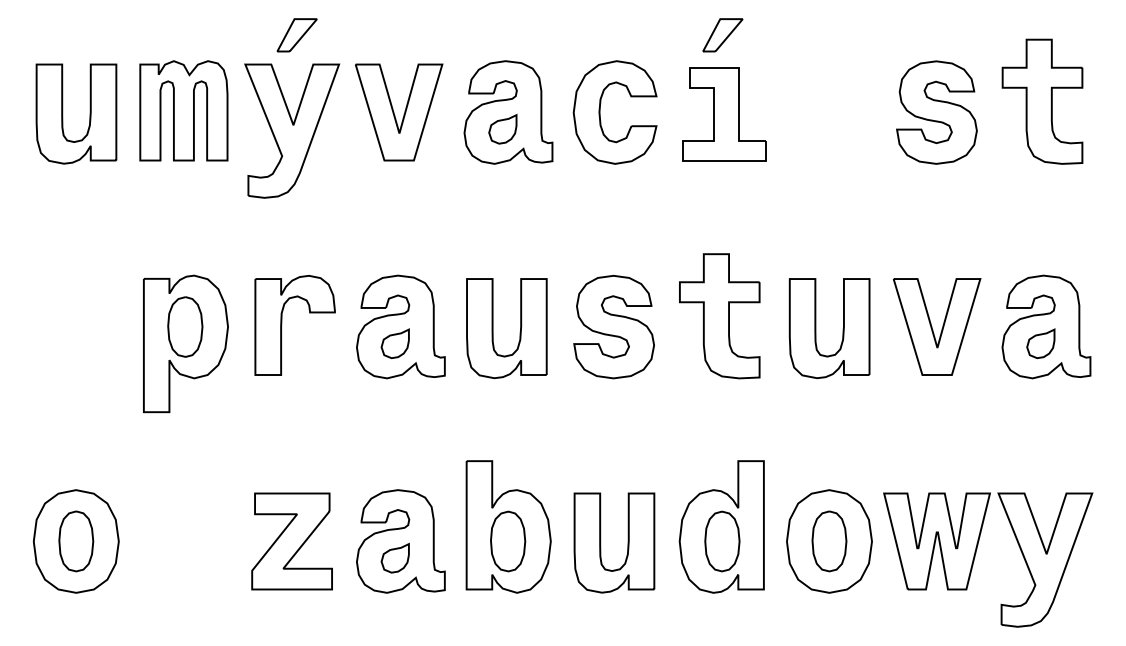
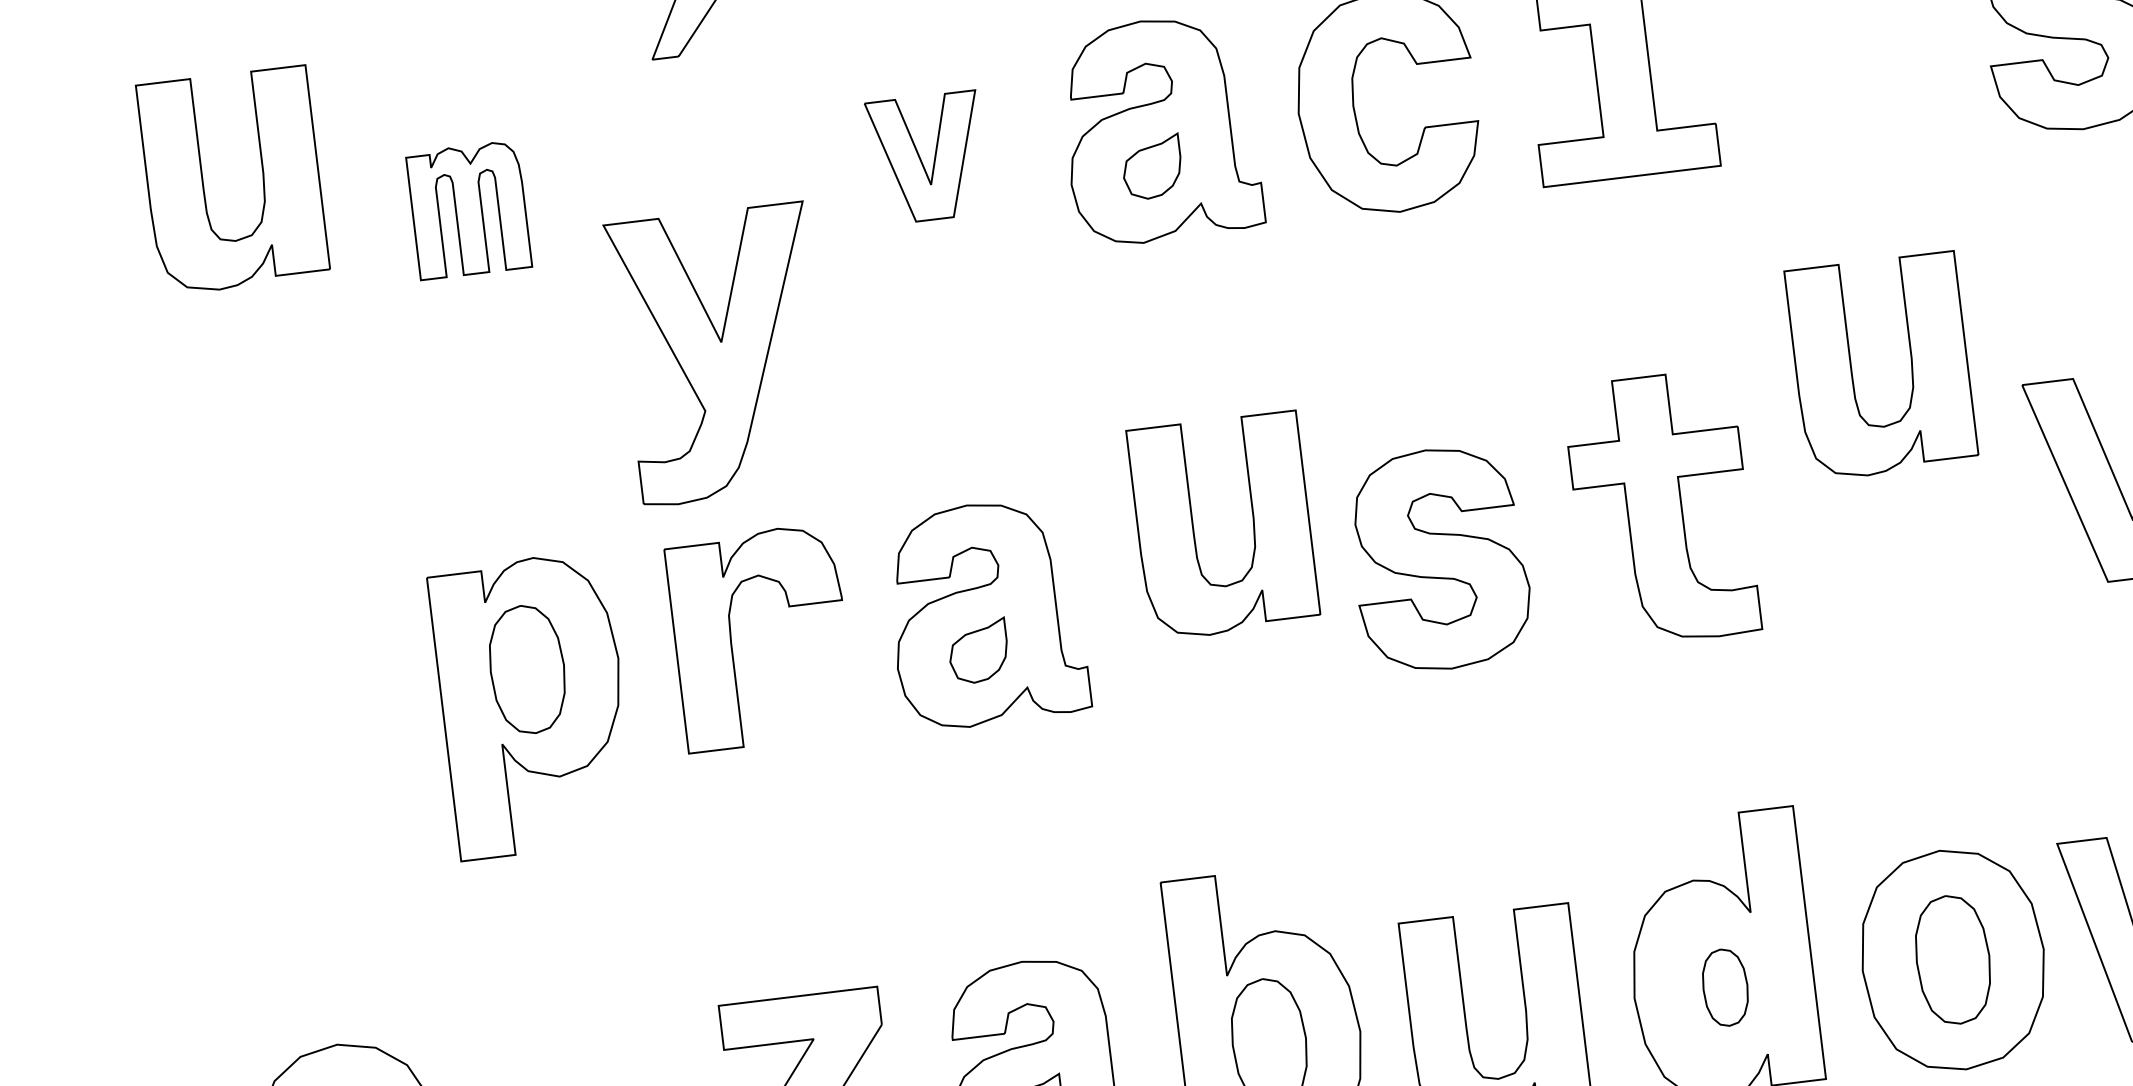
part: (183, 110) -> (467, 209), size x0.6
part: (399, 112) -> (927, 158), size x0.6
part: (63, 113) -> (205, 182), moved
part: (292, 130) -> (720, 353), moved
part: (493, 328) -> (1195, 529), moved
part: (816, 328) -> (1853, 369), moved
part: (722, 541) -> (1725, 987), size x0.6

